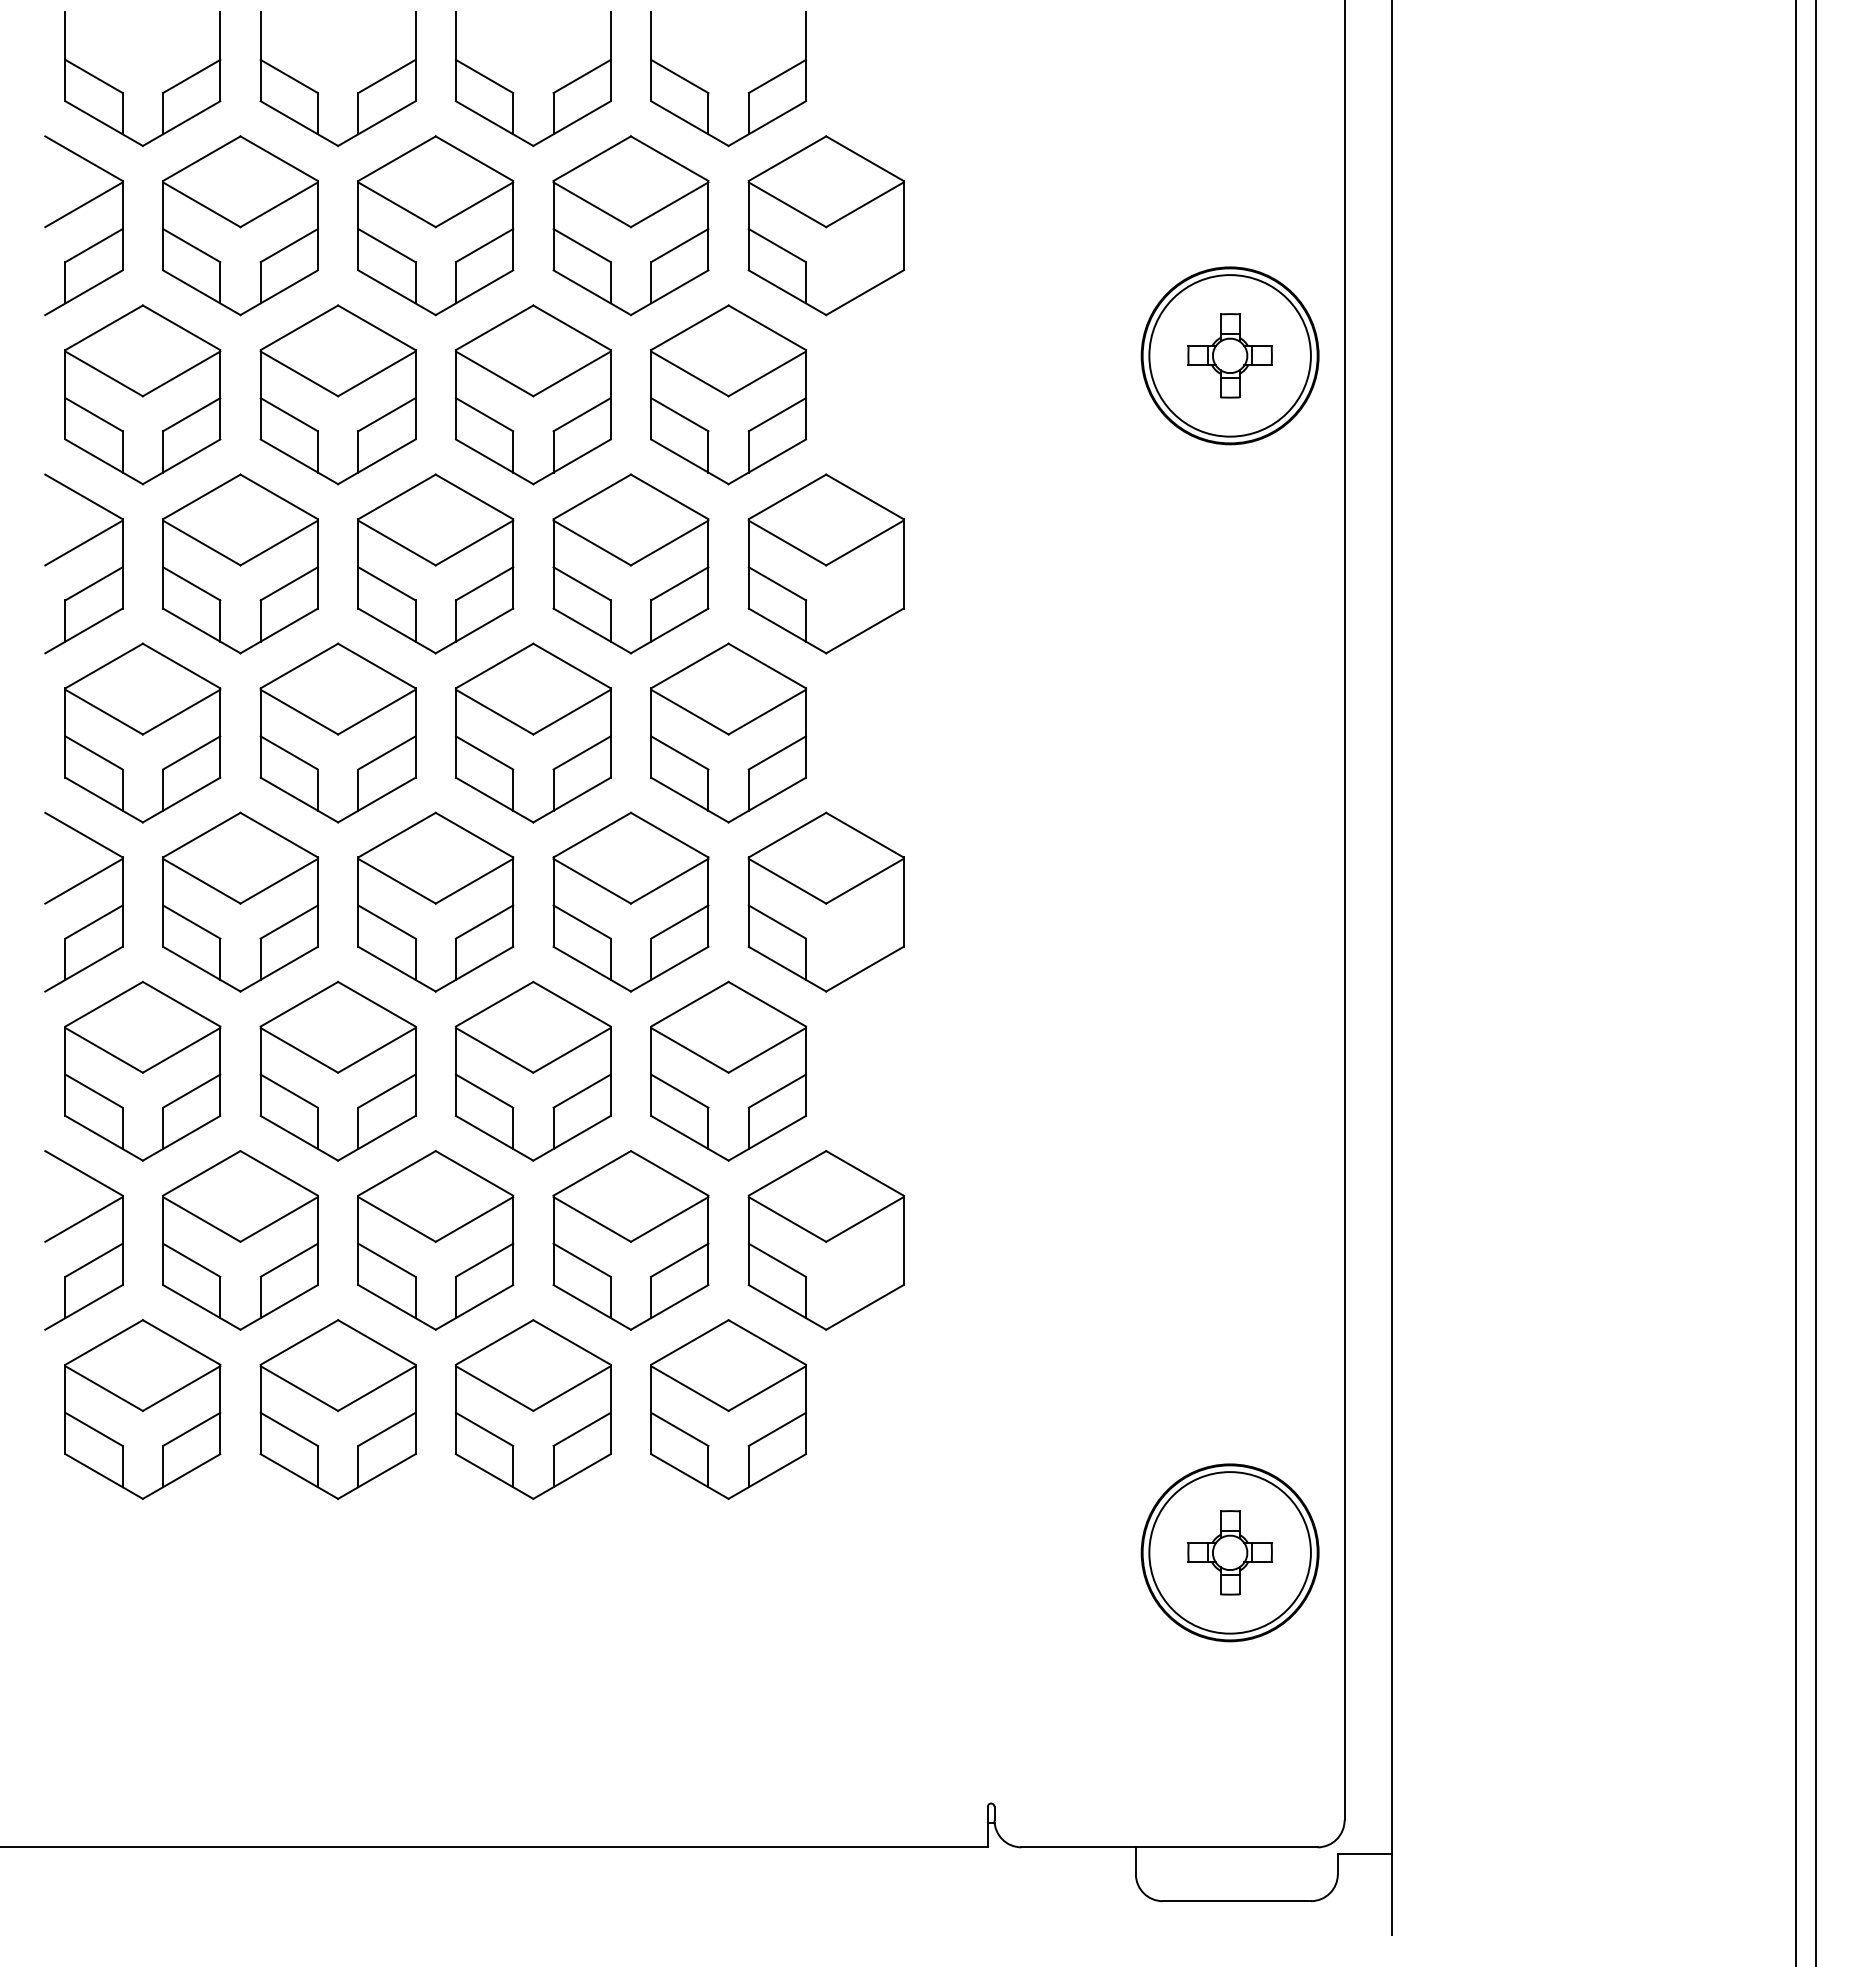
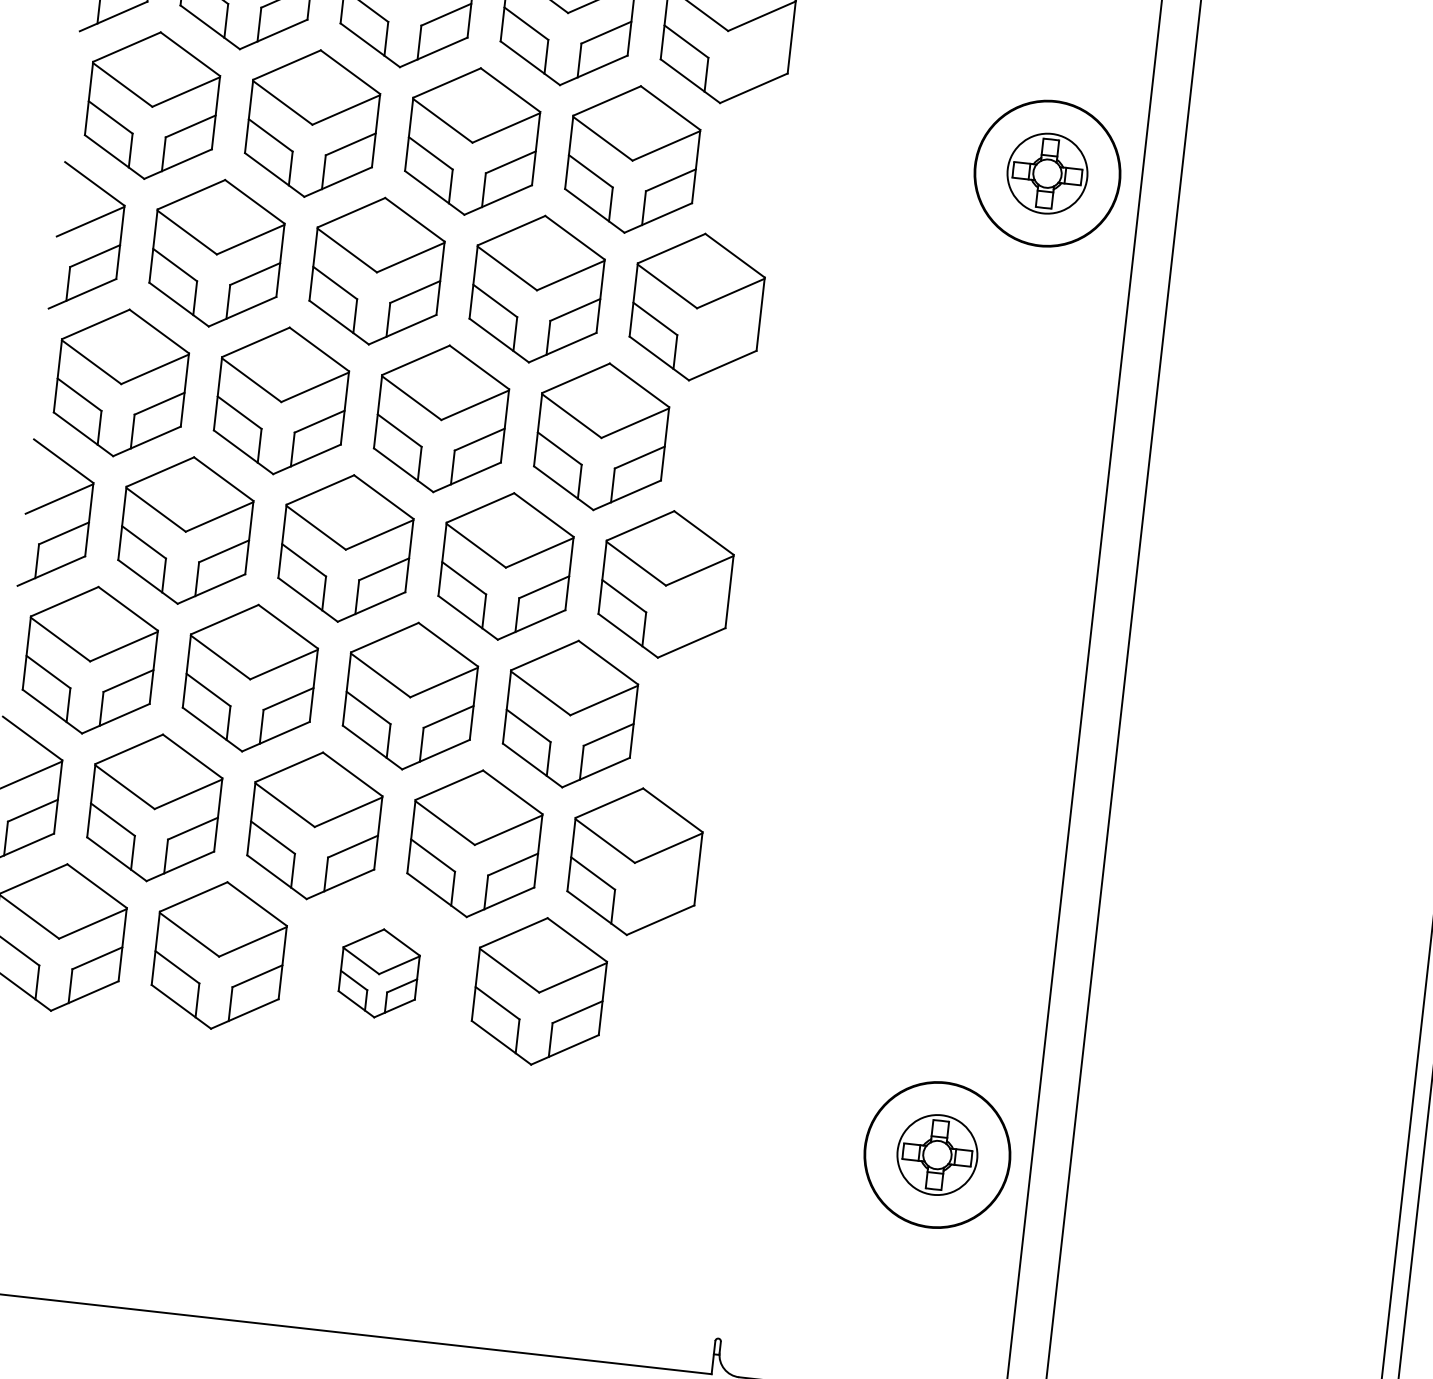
circle: (1229, 355) -> (1047, 173), size x0.6
part: (532, 1409) -> (378, 973), size x0.6
circle: (1229, 1552) -> (936, 1154), size x0.6

